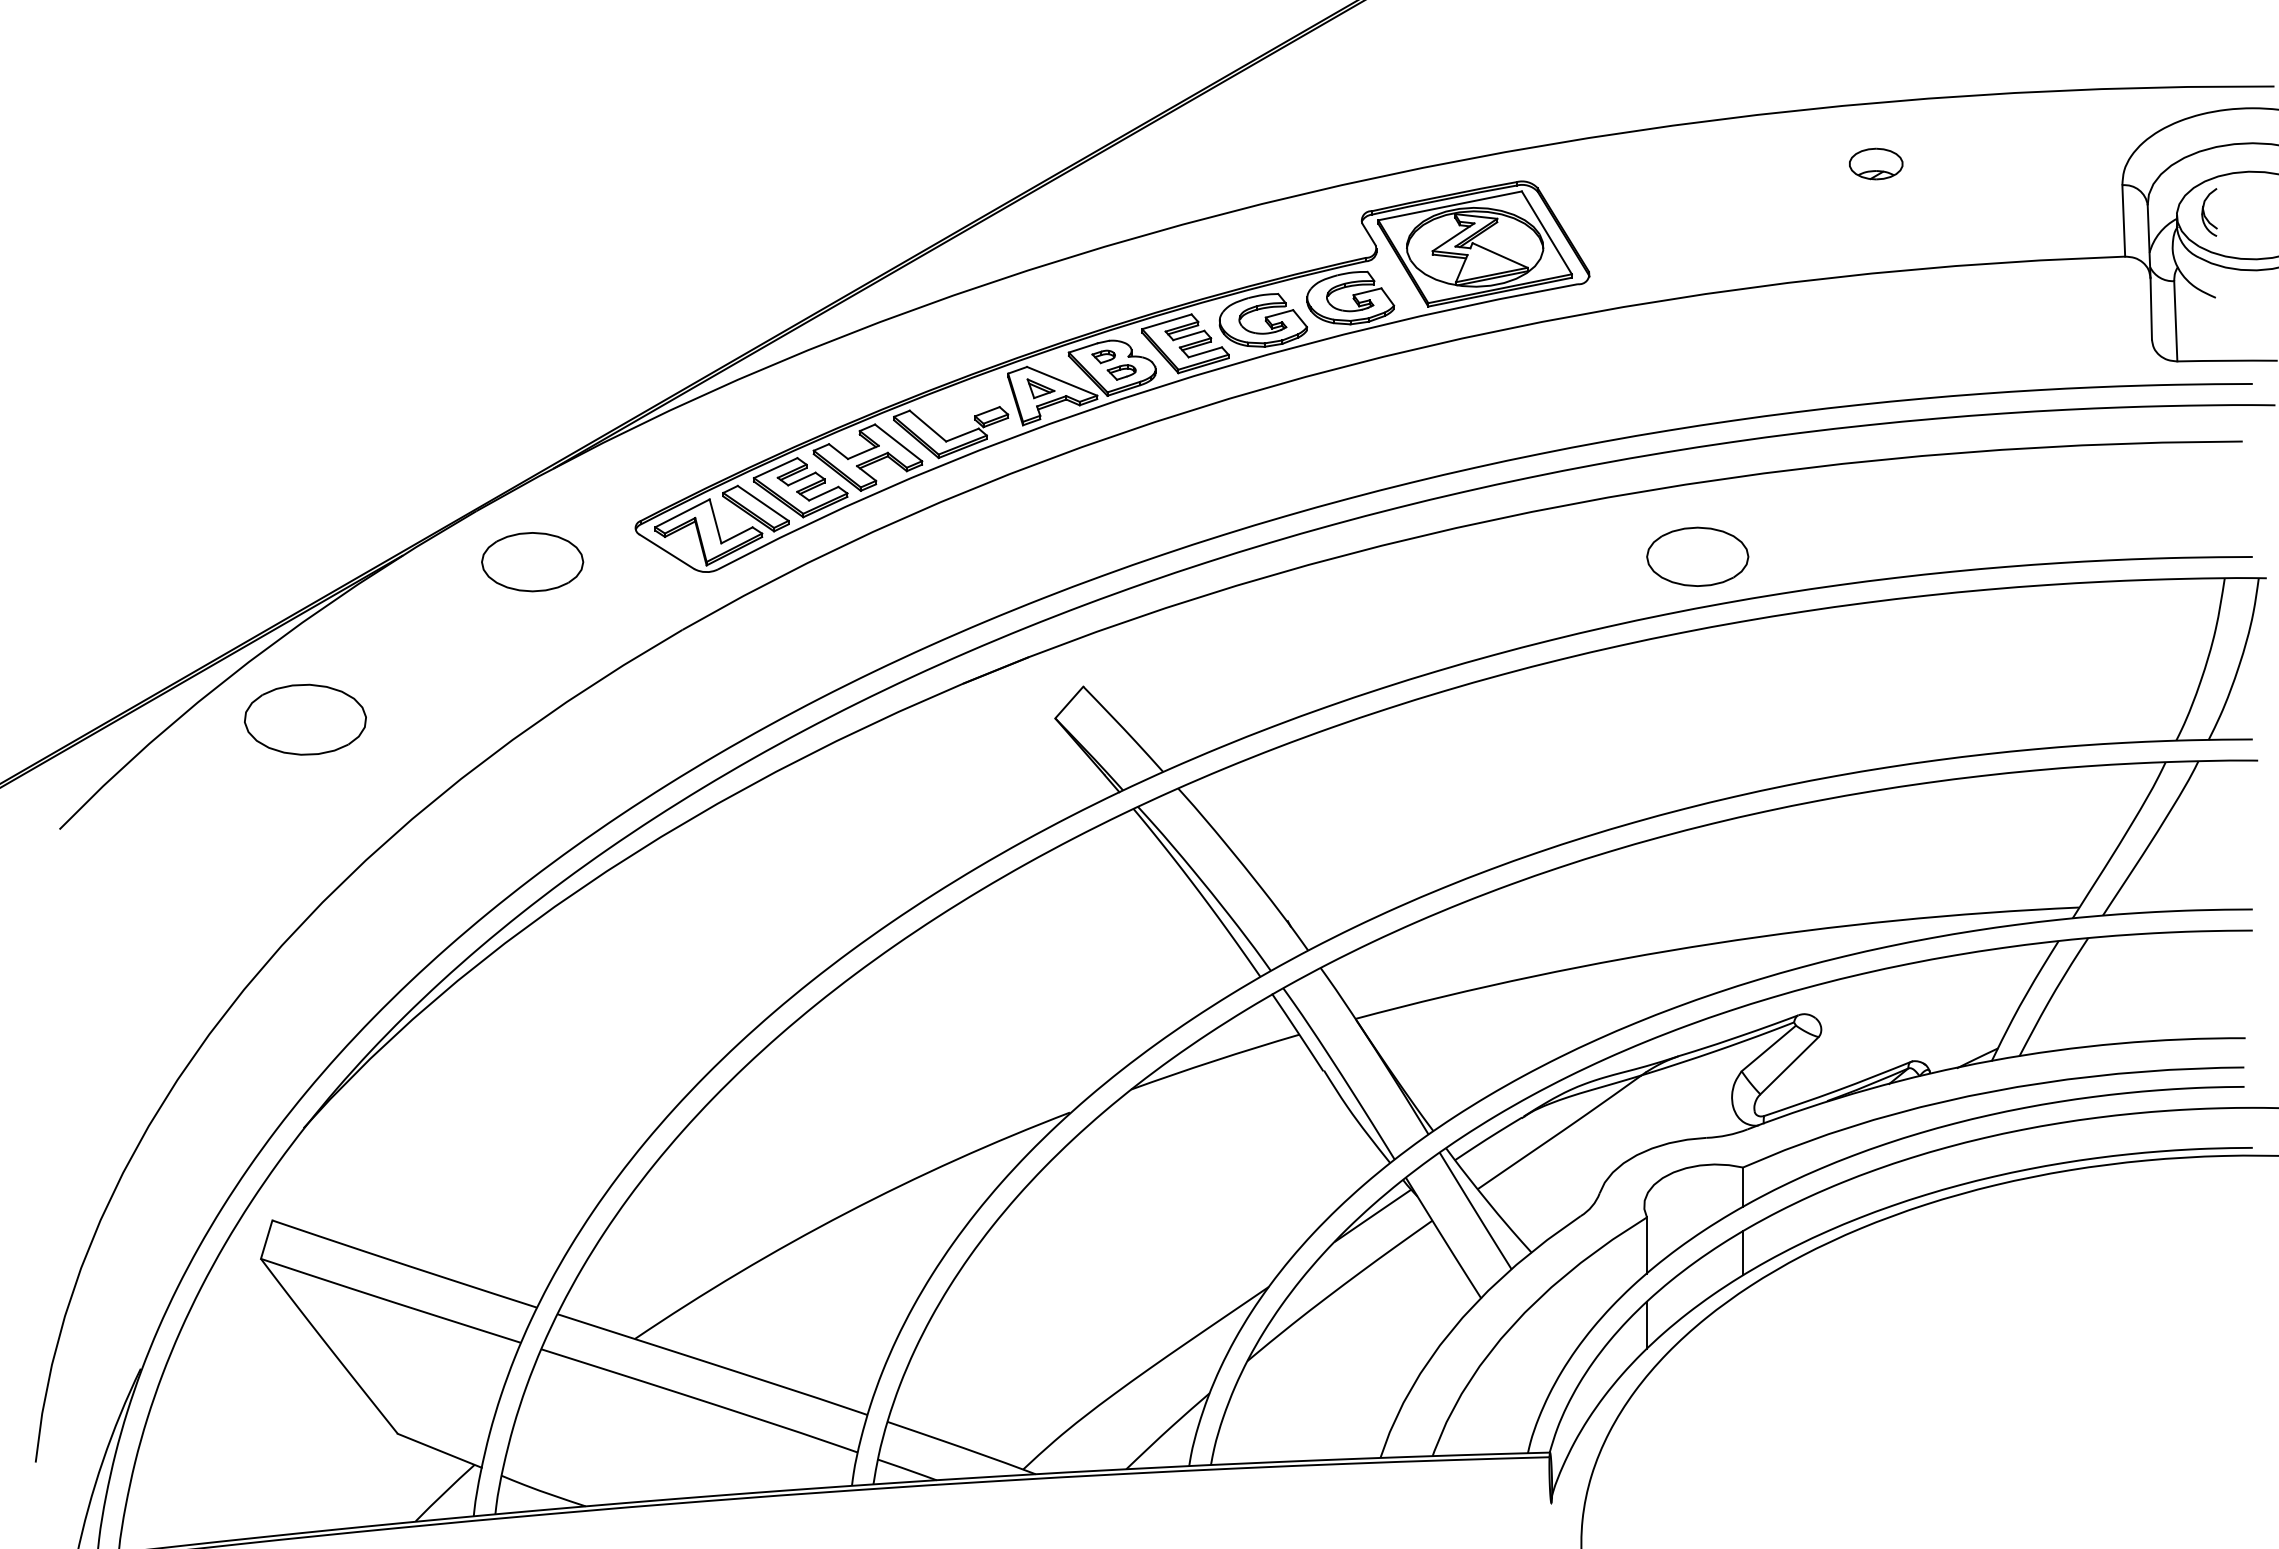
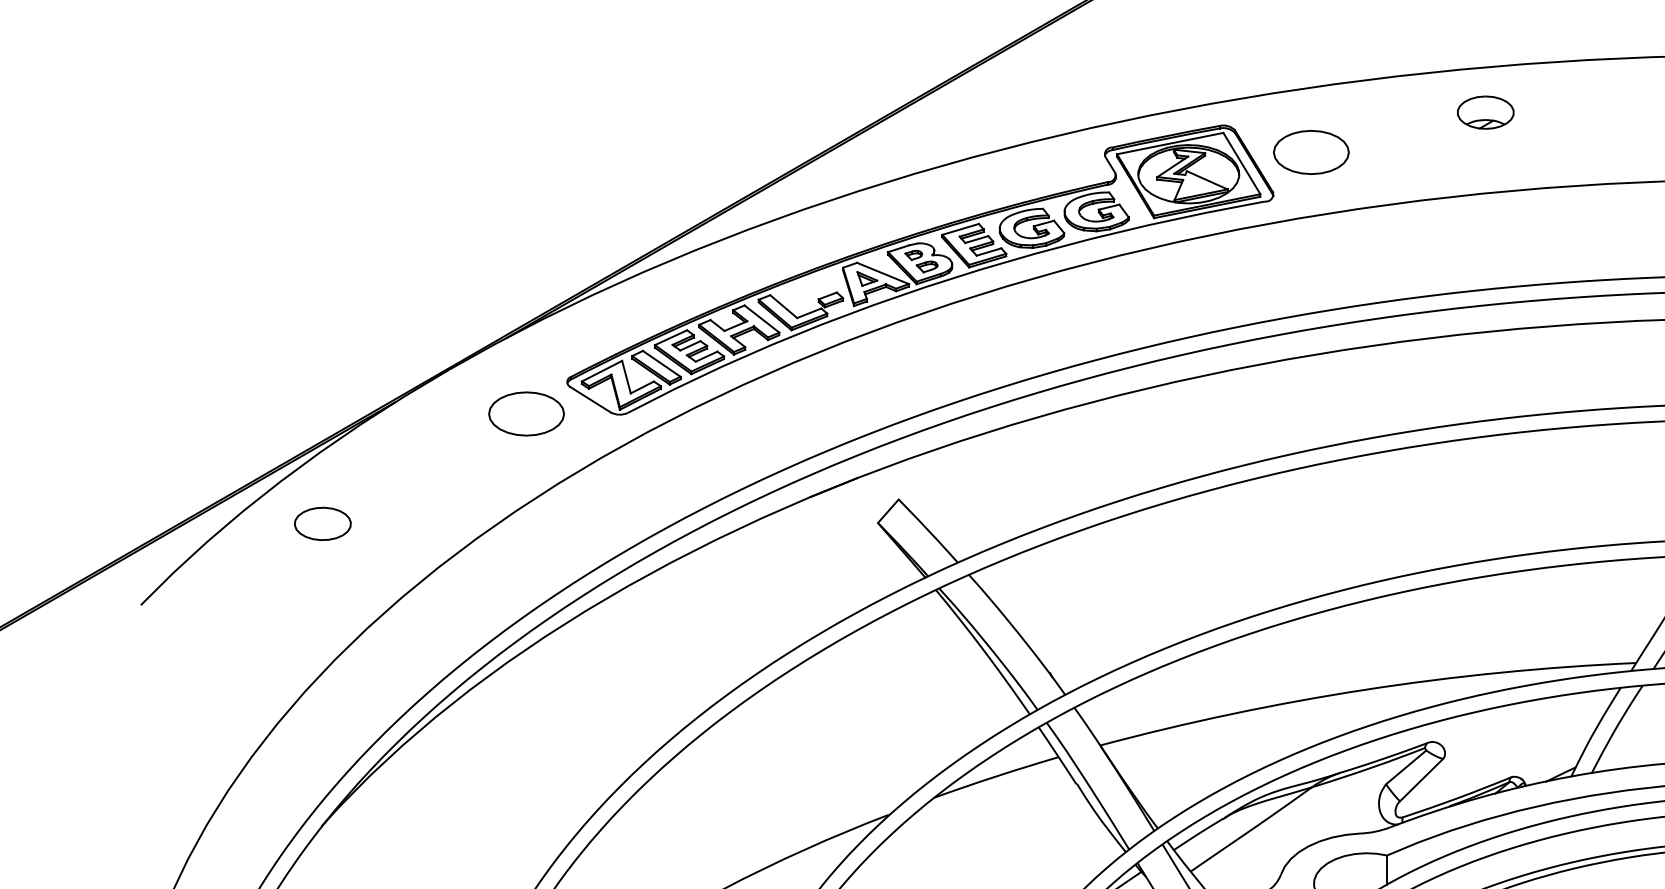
part: (1875, 163) -> (1485, 112), size x1.43
part: (1697, 556) -> (1311, 152), moved
part: (532, 562) -> (526, 414), moved
part: (305, 719) -> (322, 523), size x0.62

